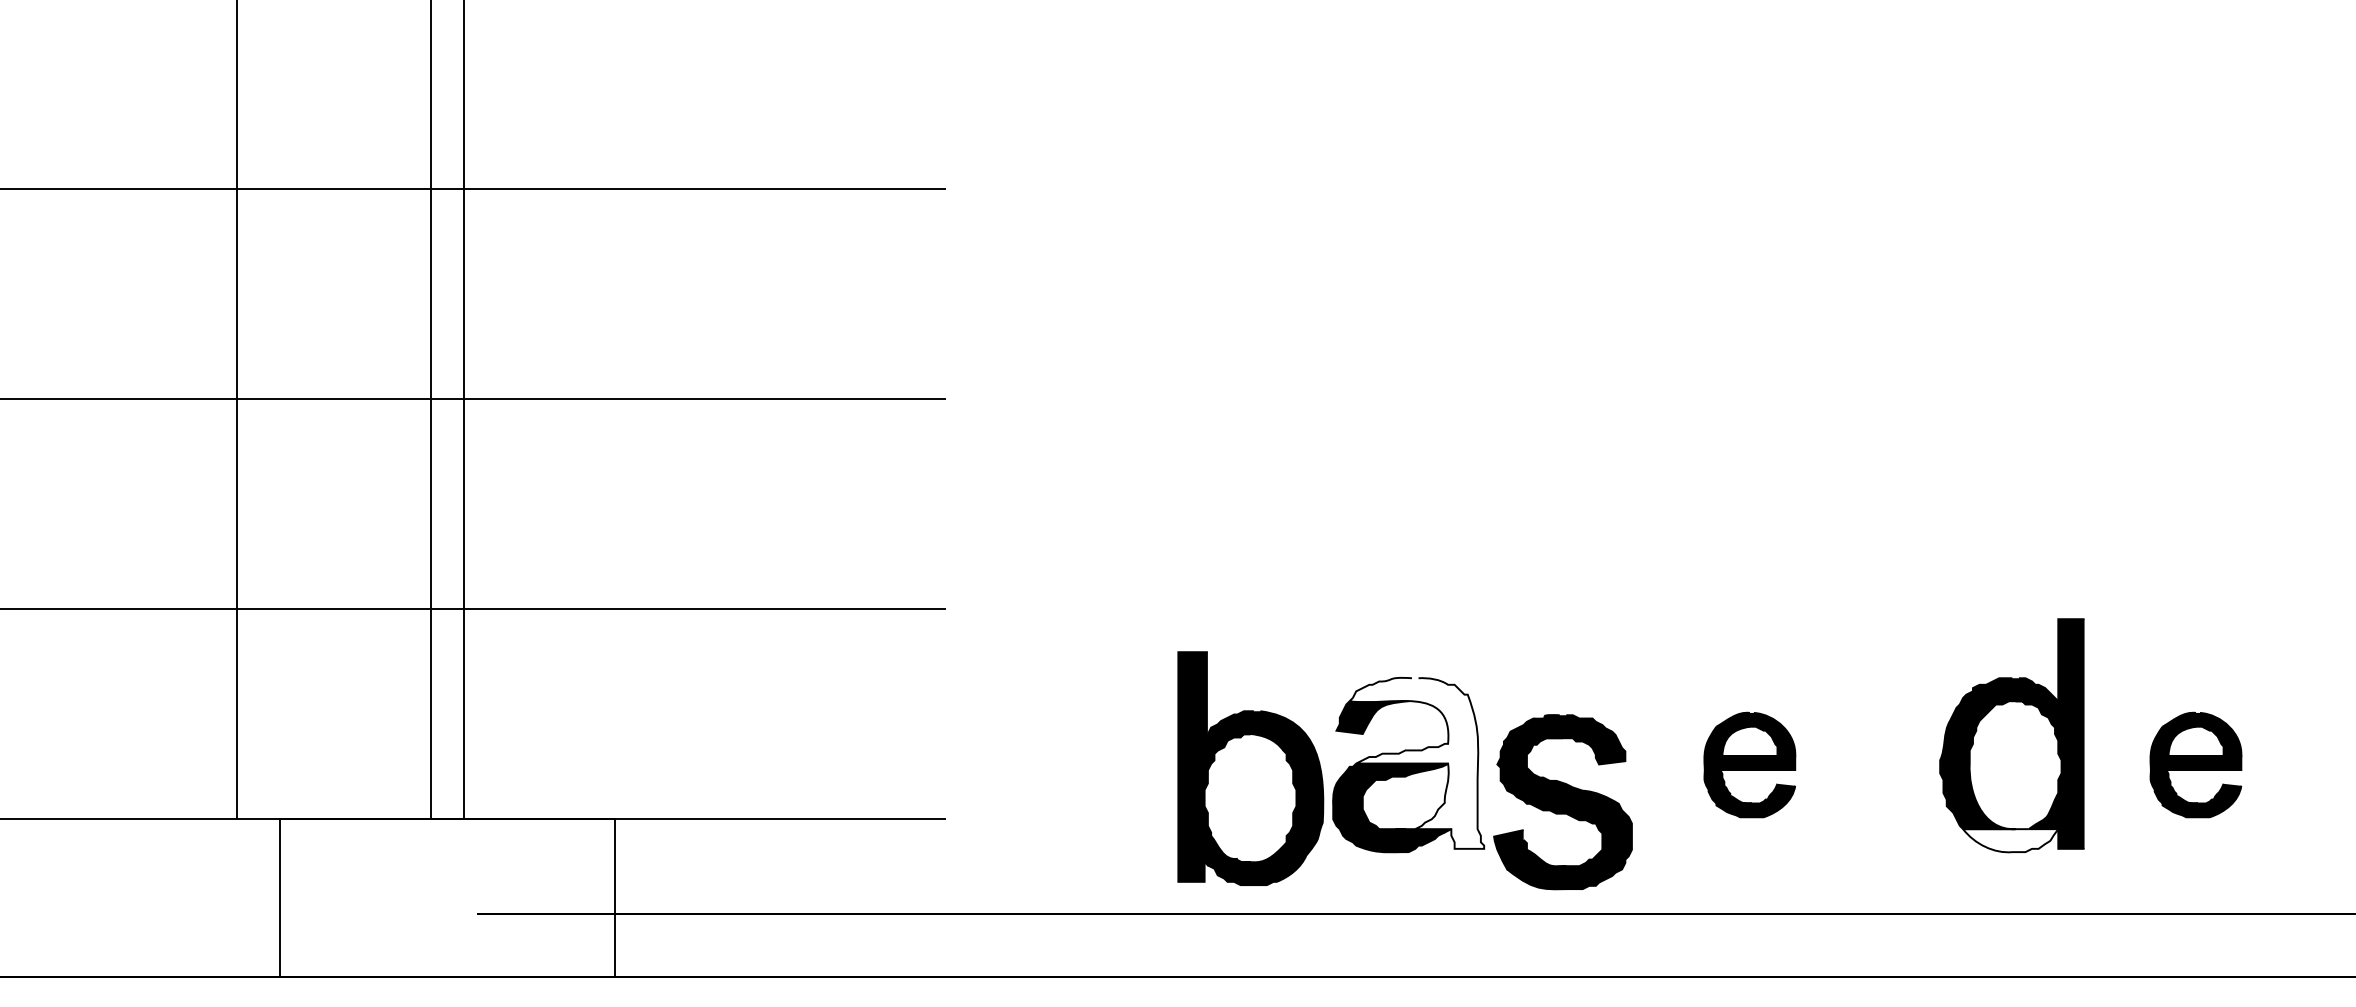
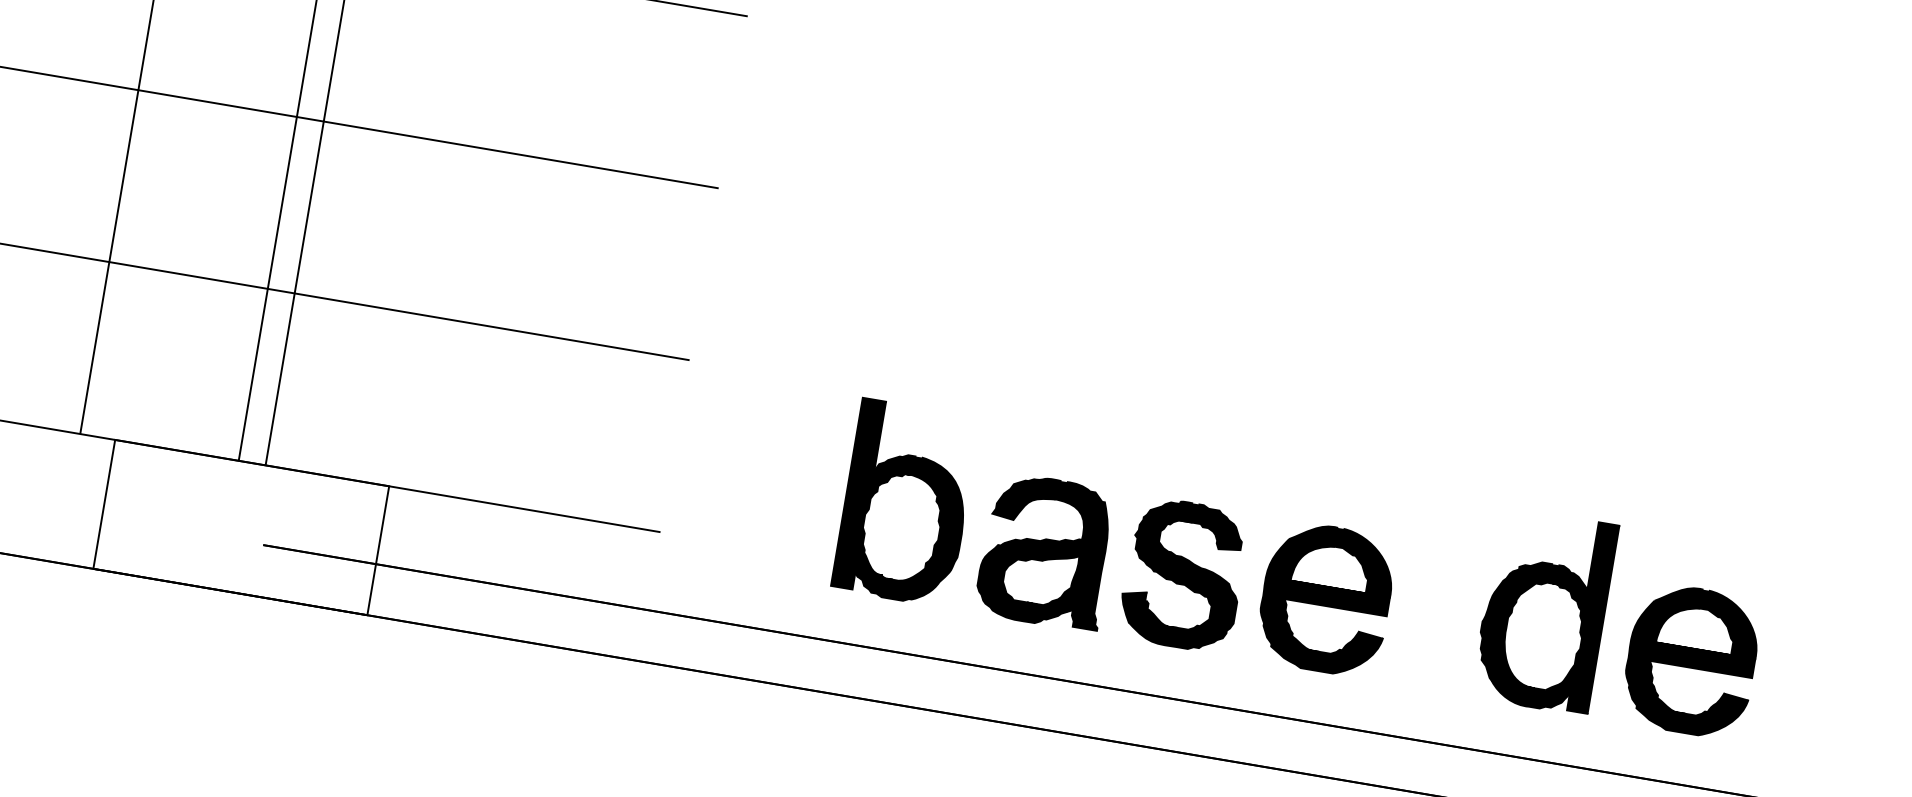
fill: (1416, 762) -> (1053, 550), added
part: (1749, 764) -> (1325, 598), size x1.67
part: (2195, 764) -> (1691, 660), size x1.67
part: (1250, 768) -> (905, 503), moved
part: (1562, 802) -> (1183, 575), moved
fill: (2010, 840) -> (1529, 696), added

